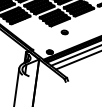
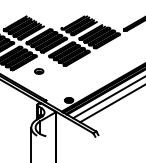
part: (65, 32) -> (39, 71), moved

